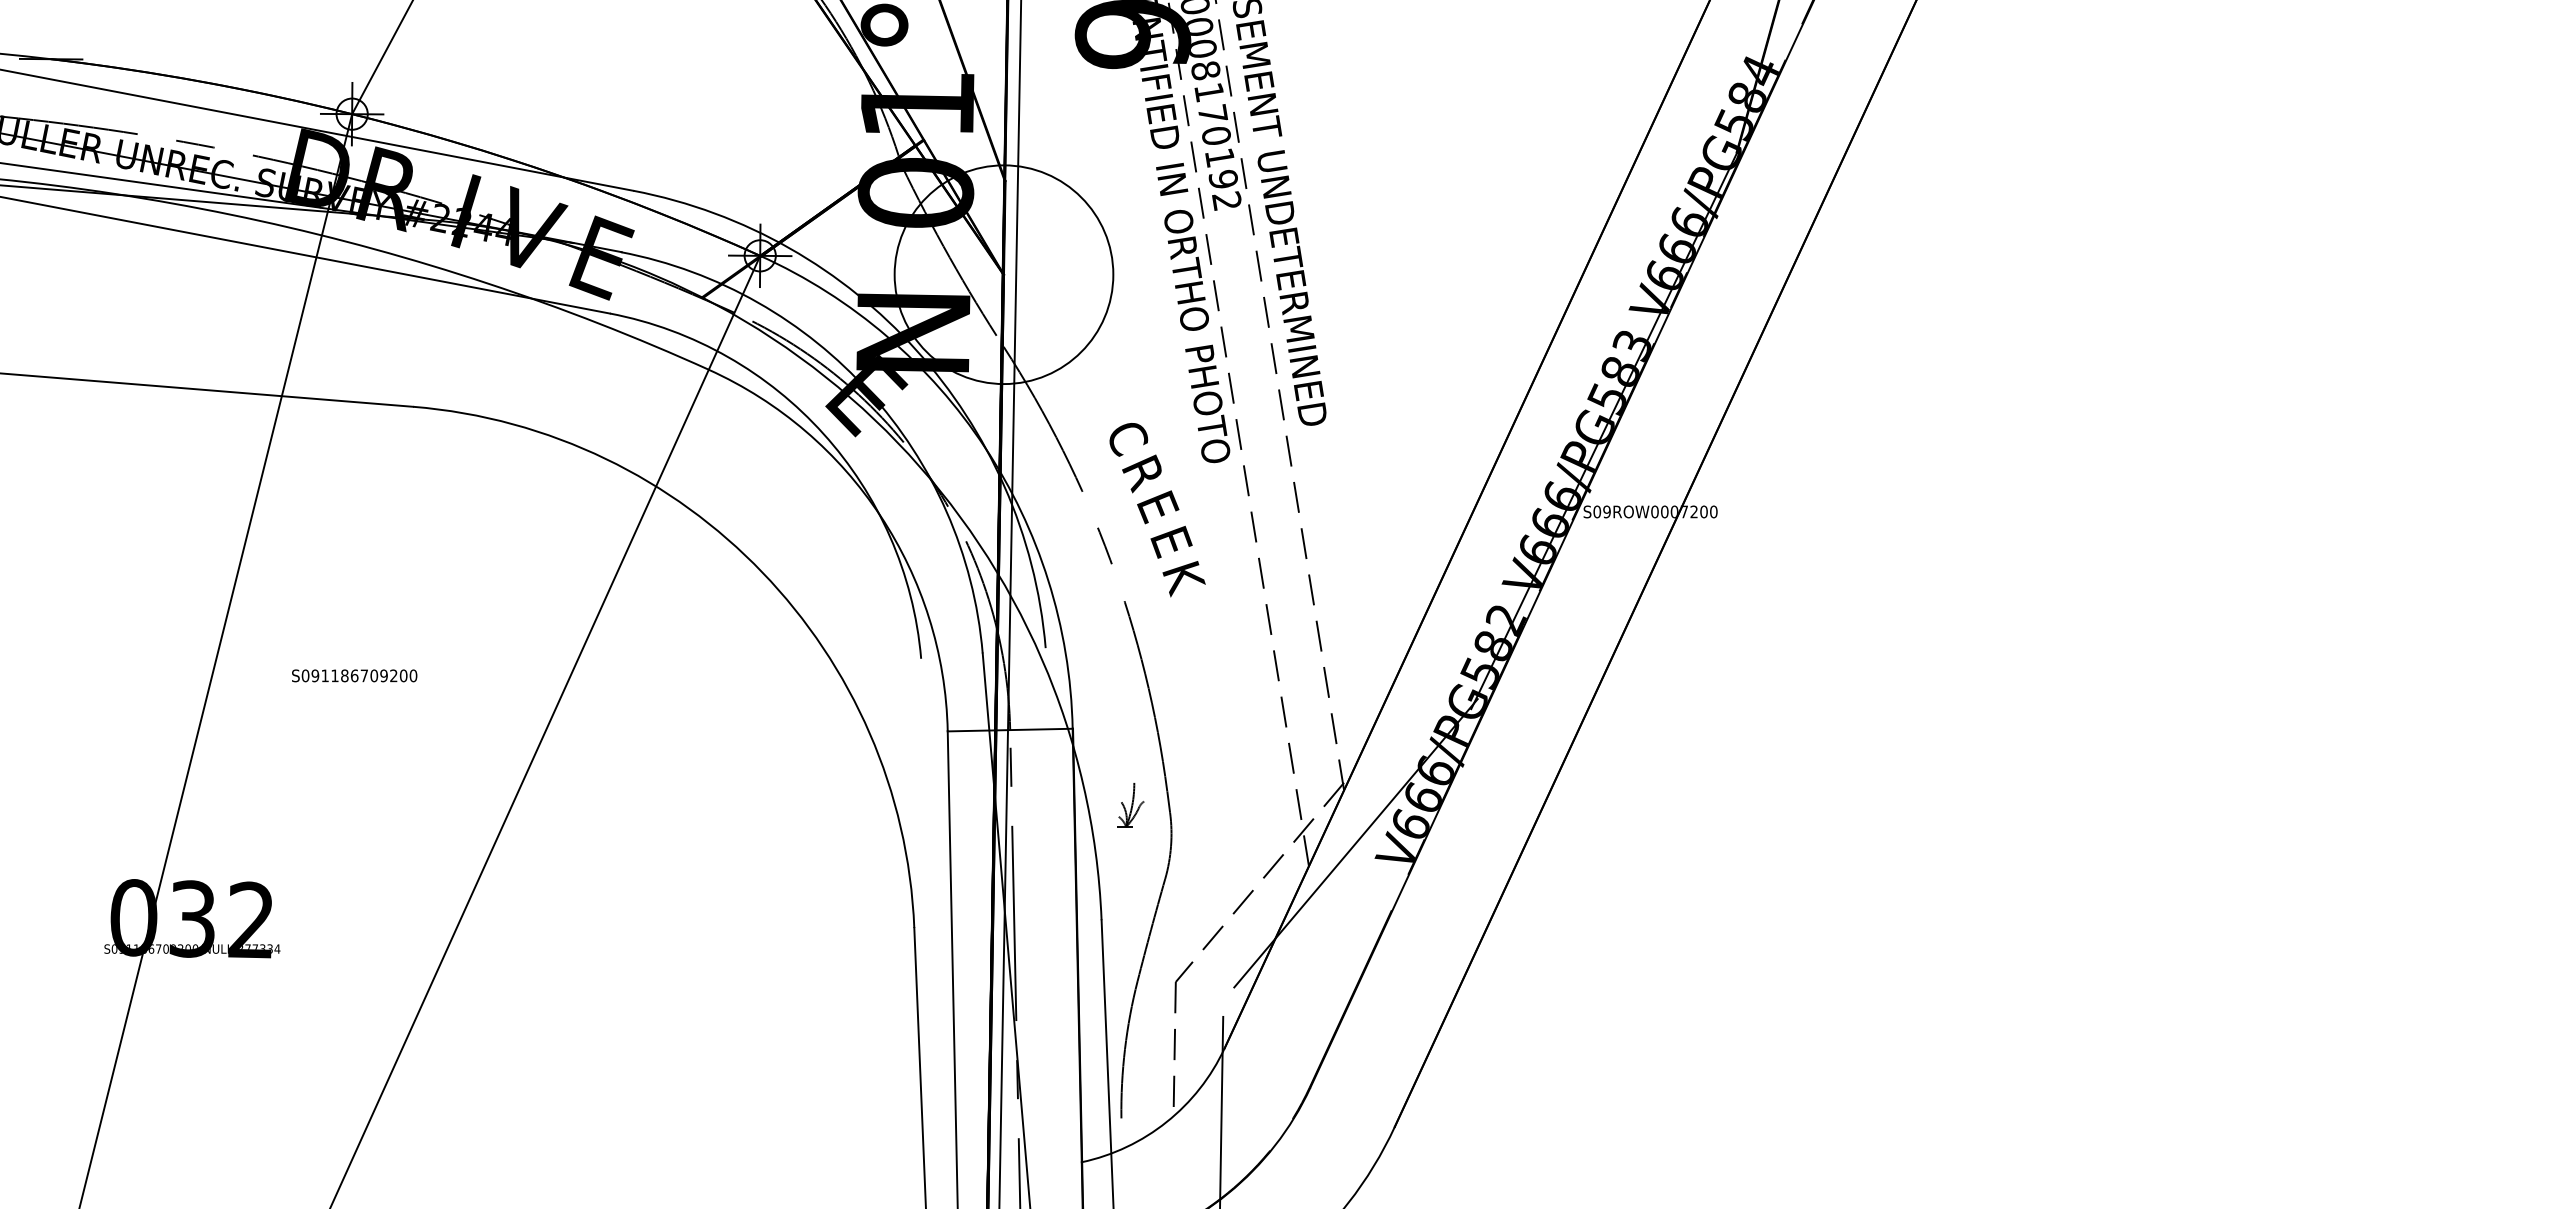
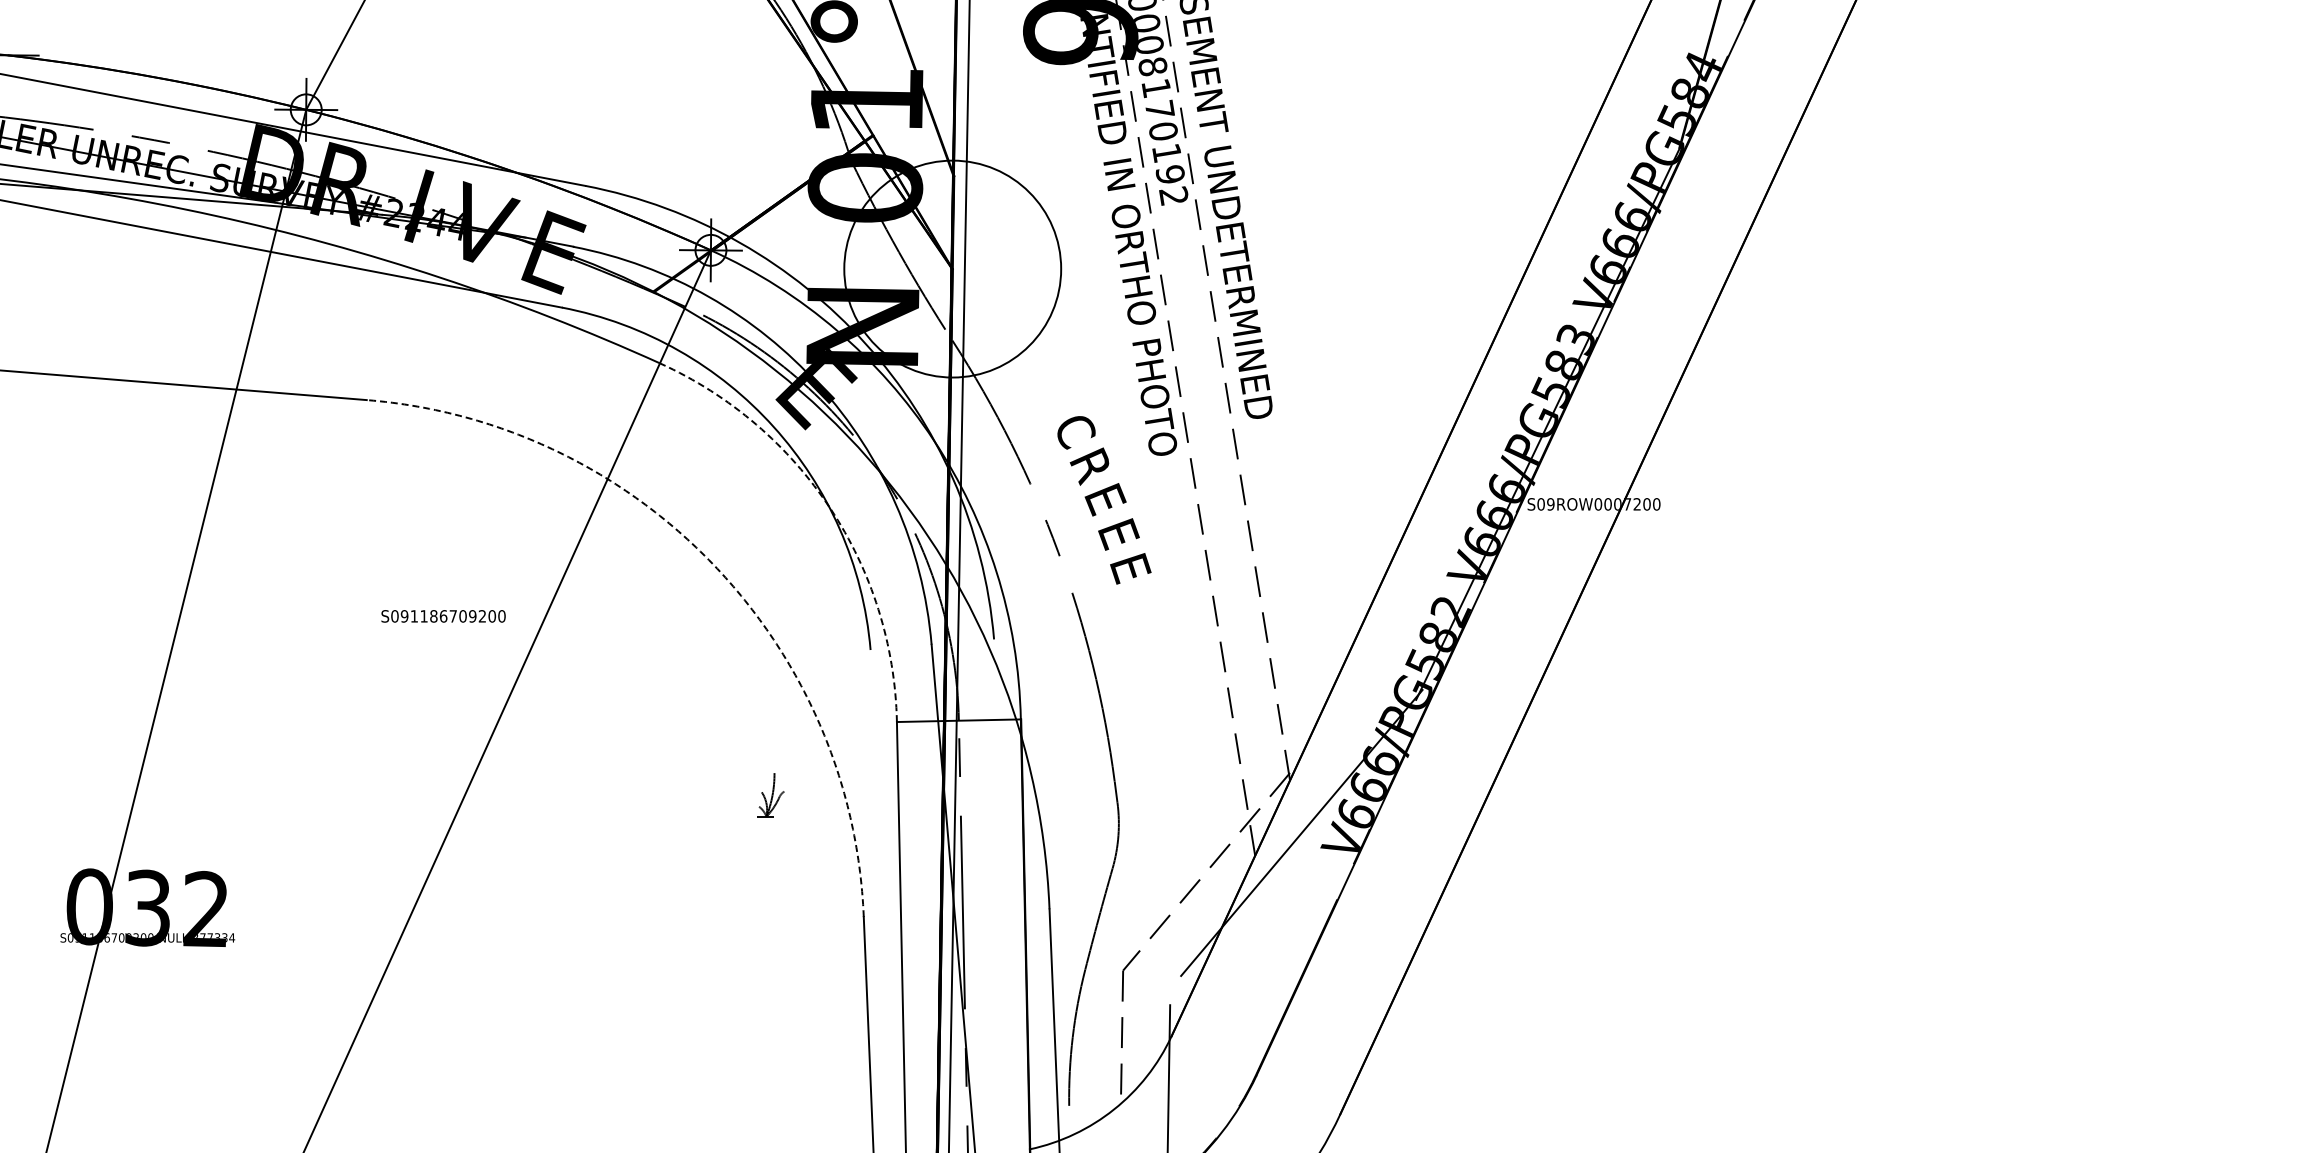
arc: (880, 516) -> (830, 508), solid -> dashed
arc: (762, 572) -> (713, 564), solid -> dashed
text: (1184, 581) -> (1131, 573), K -> E
text: (354, 675) -> (443, 616), moved
part: (1130, 805) -> (770, 795), moved

